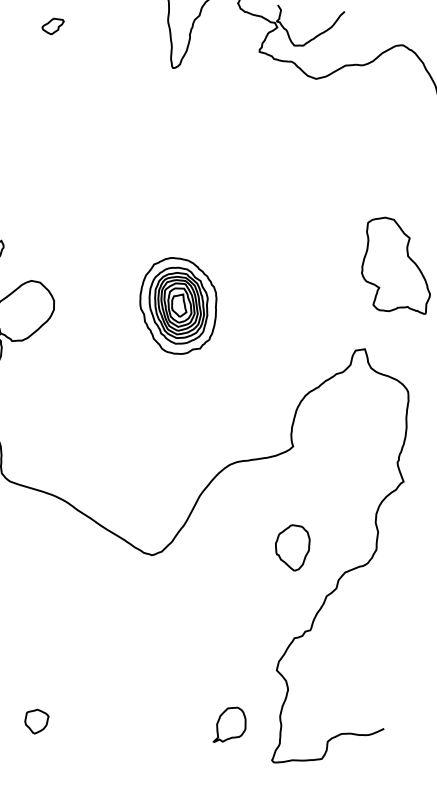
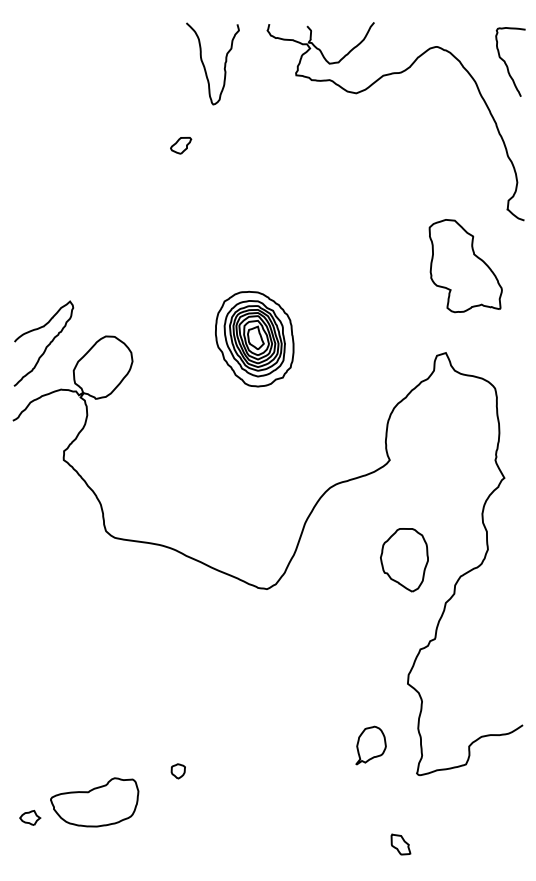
part: (53, 26) -> (181, 145), moved
part: (292, 547) -> (404, 560), size x1.4
part: (36, 721) -> (178, 771), size x0.6

